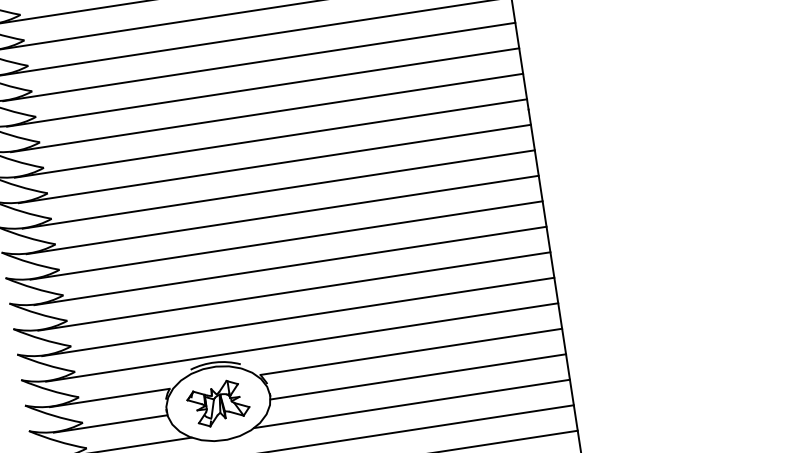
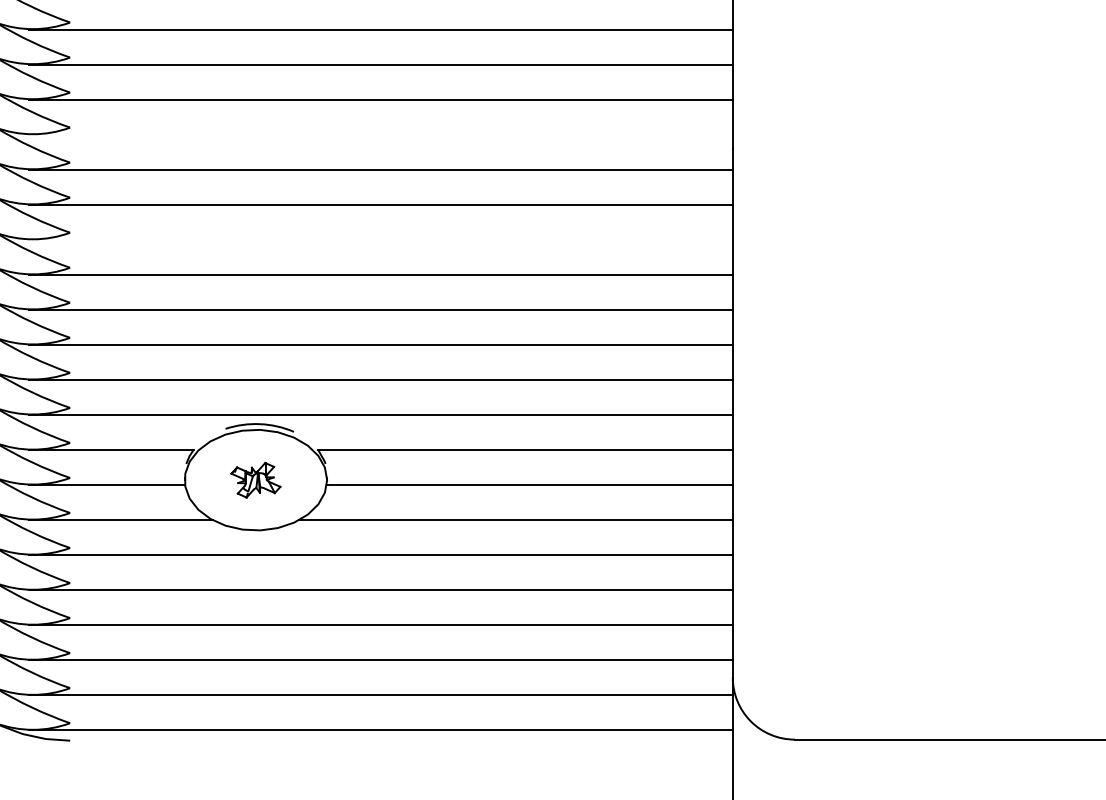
line: (270, 138) -> (380, 134), removed
line: (282, 214) -> (380, 239), removed
part: (218, 403) -> (255, 480), size x0.6

